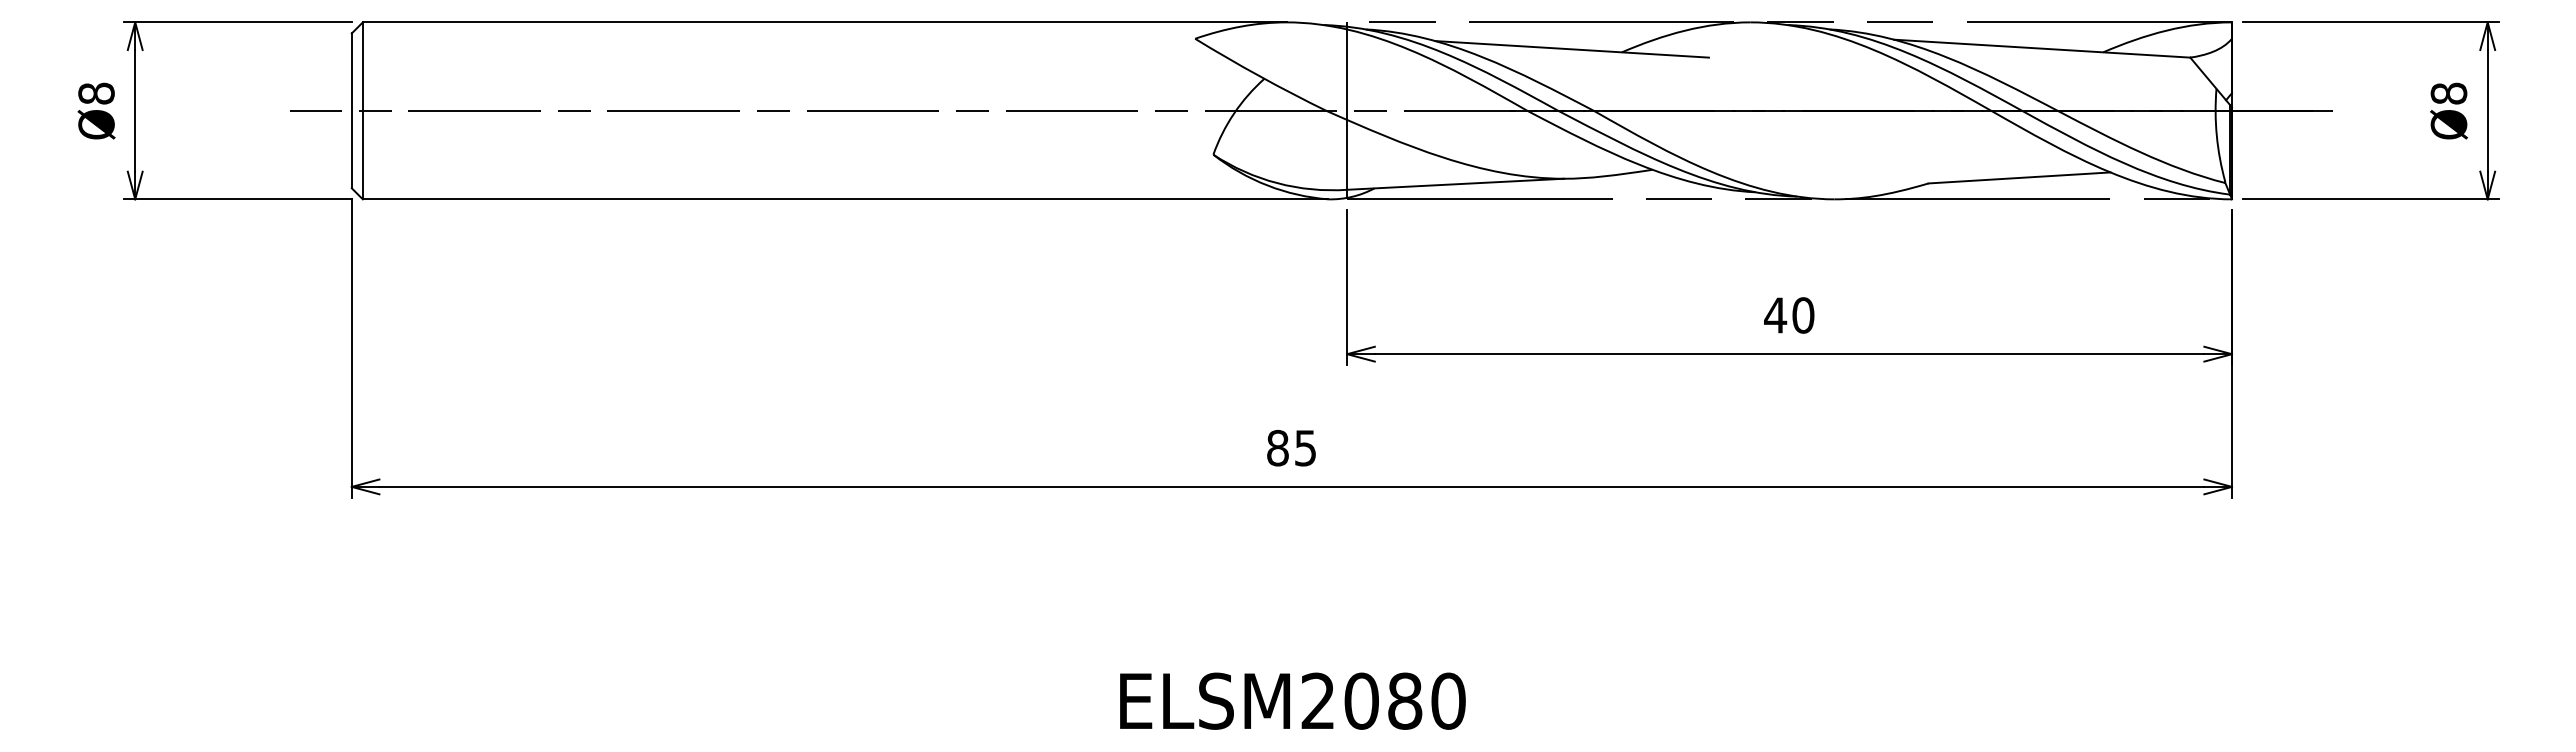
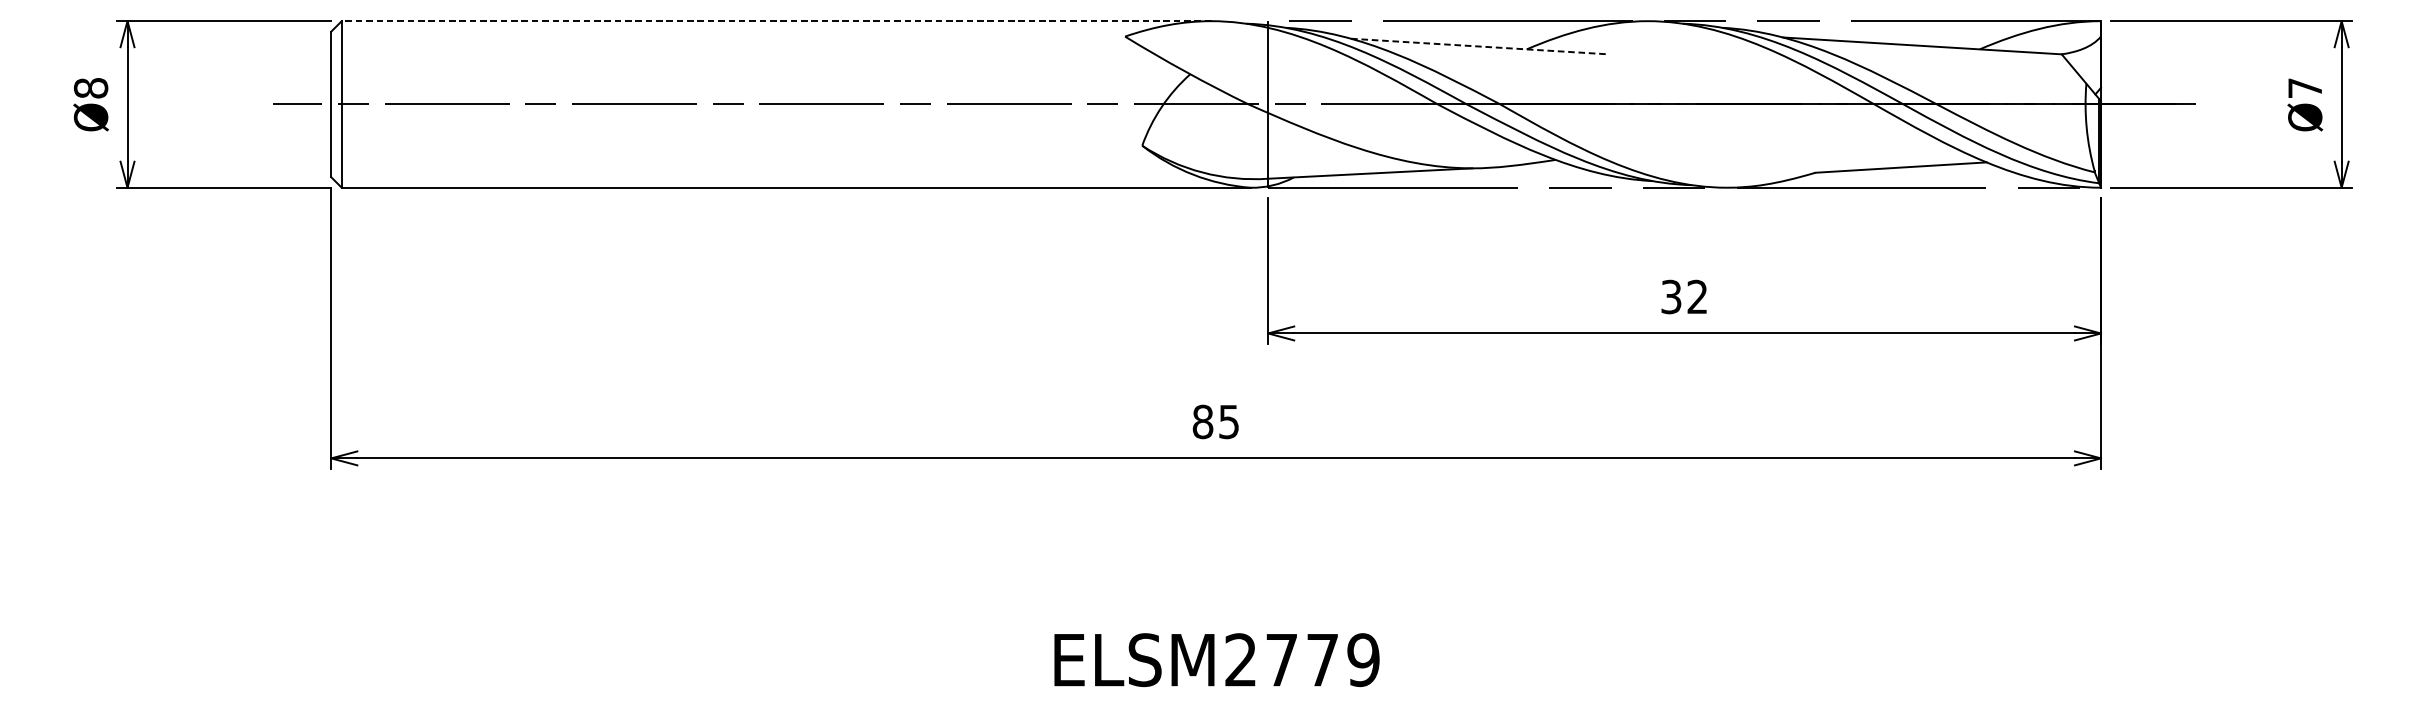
line: (824, 22) -> (776, 21), solid -> dashed
line: (1572, 49) -> (1480, 46), solid -> dashed
text: (2448, 93) -> (2304, 88), Ø8 -> Ø7
text: (1789, 315) -> (1684, 297), 40 -> 32
text: (1404, 700) -> (1322, 659), ELSM2080 -> ELSM2779

